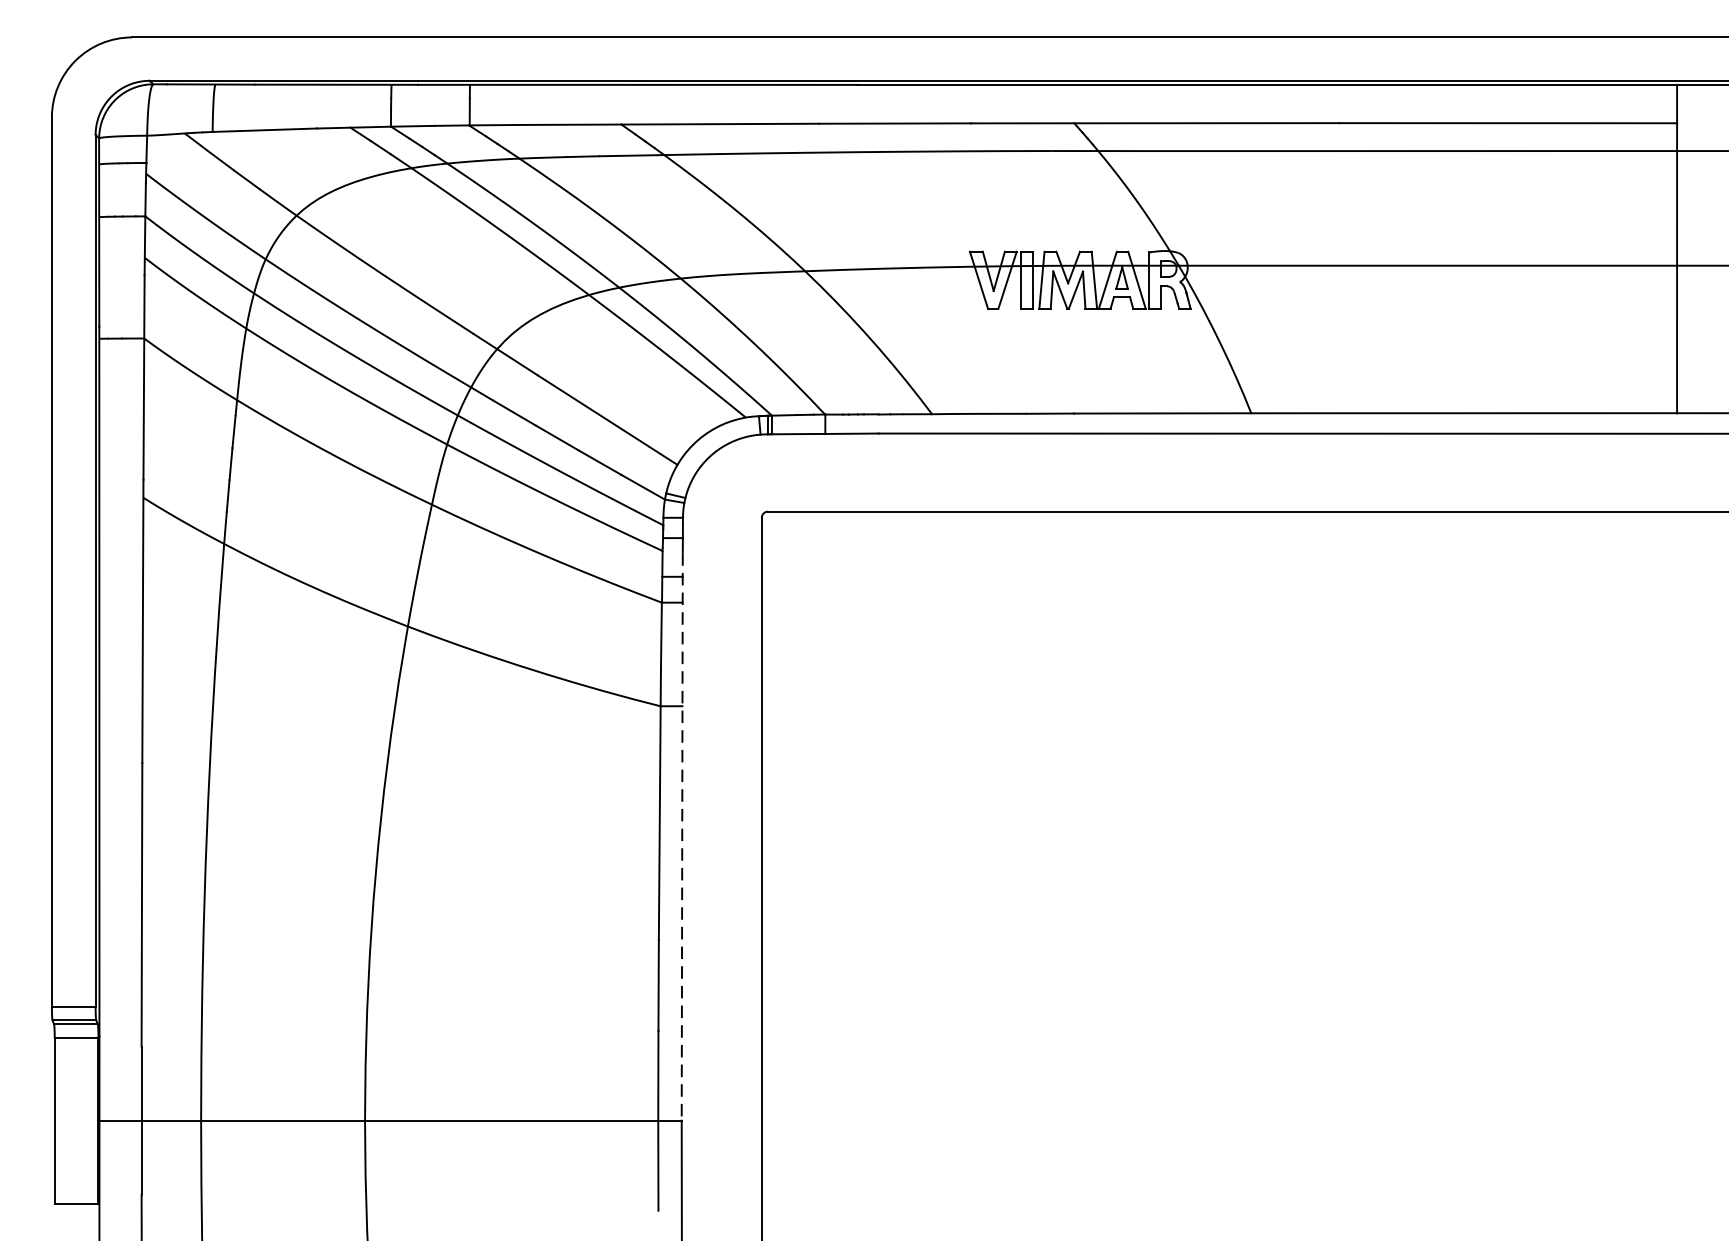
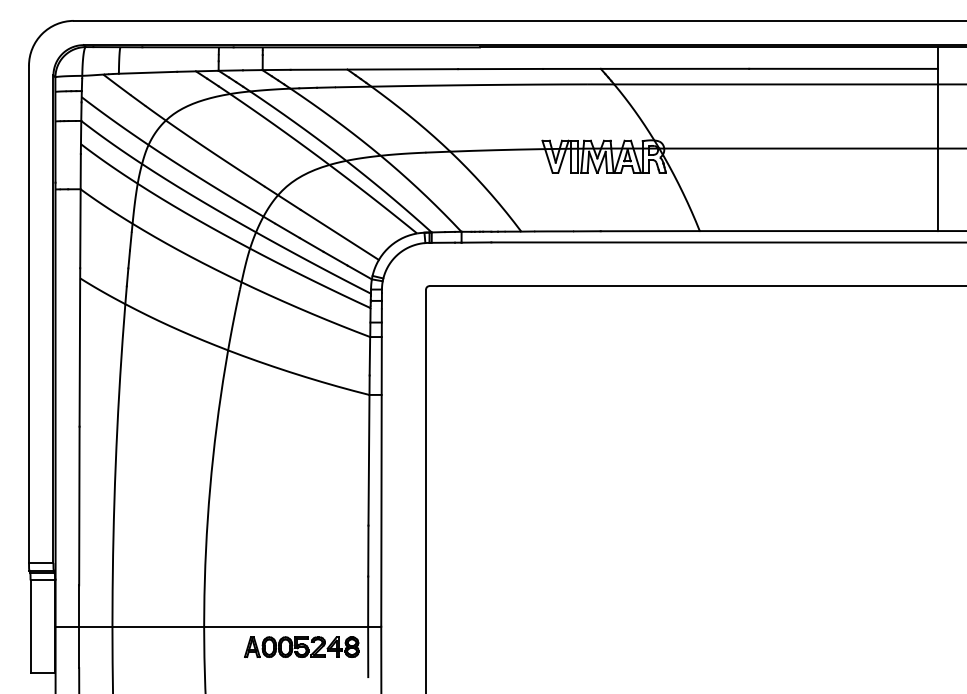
line: (682, 837) -> (381, 468), dashed -> solid
part: (539, 1155) -> (301, 646), added

